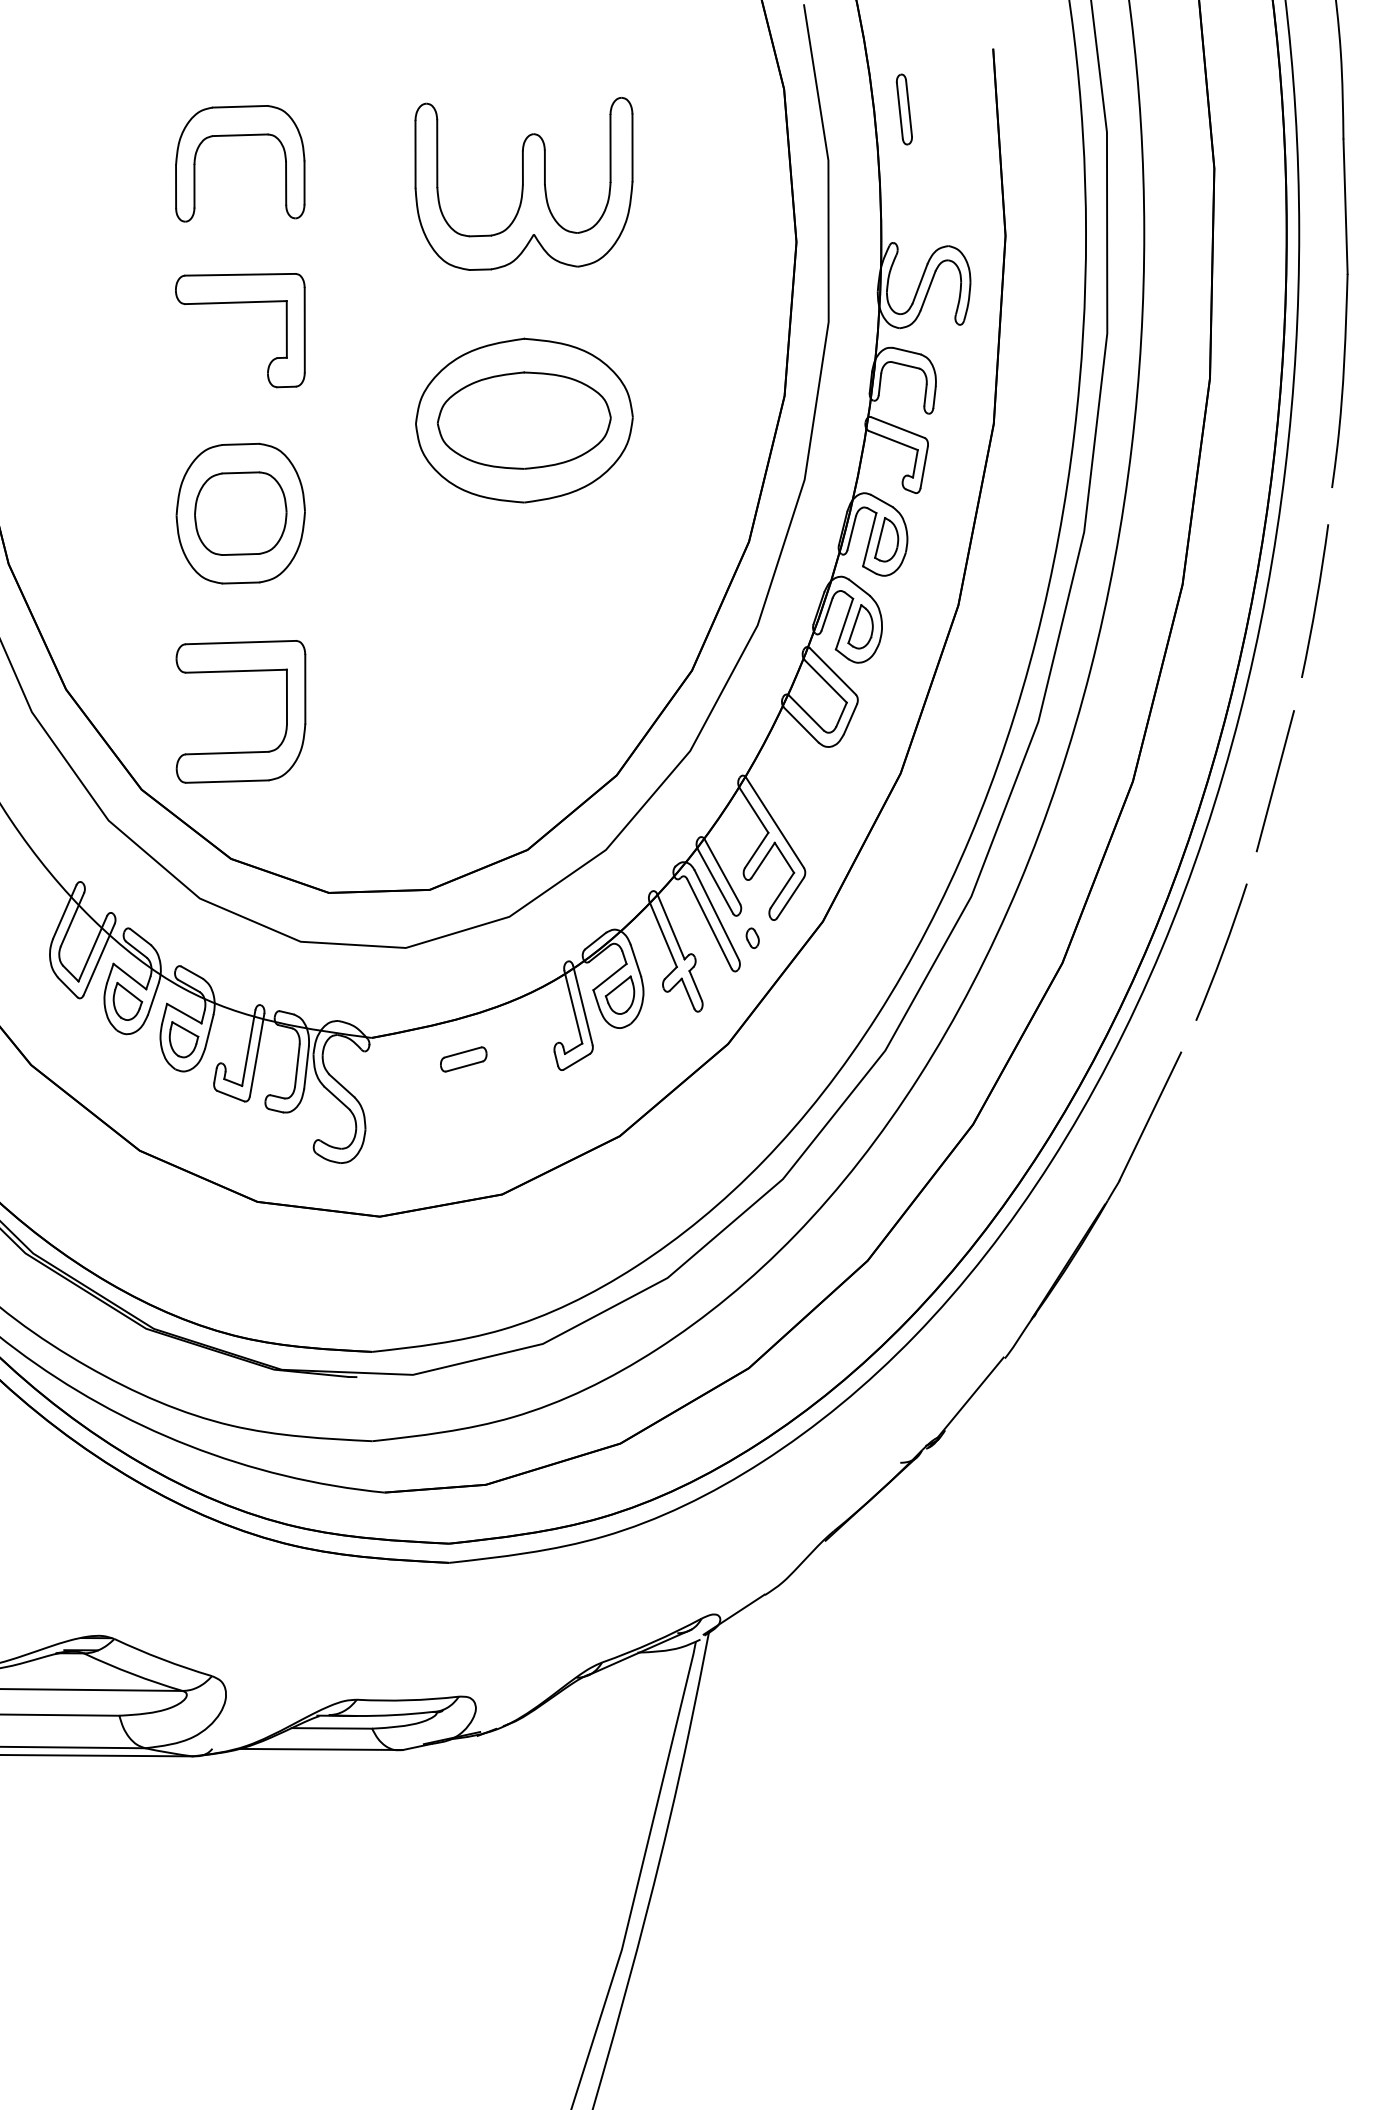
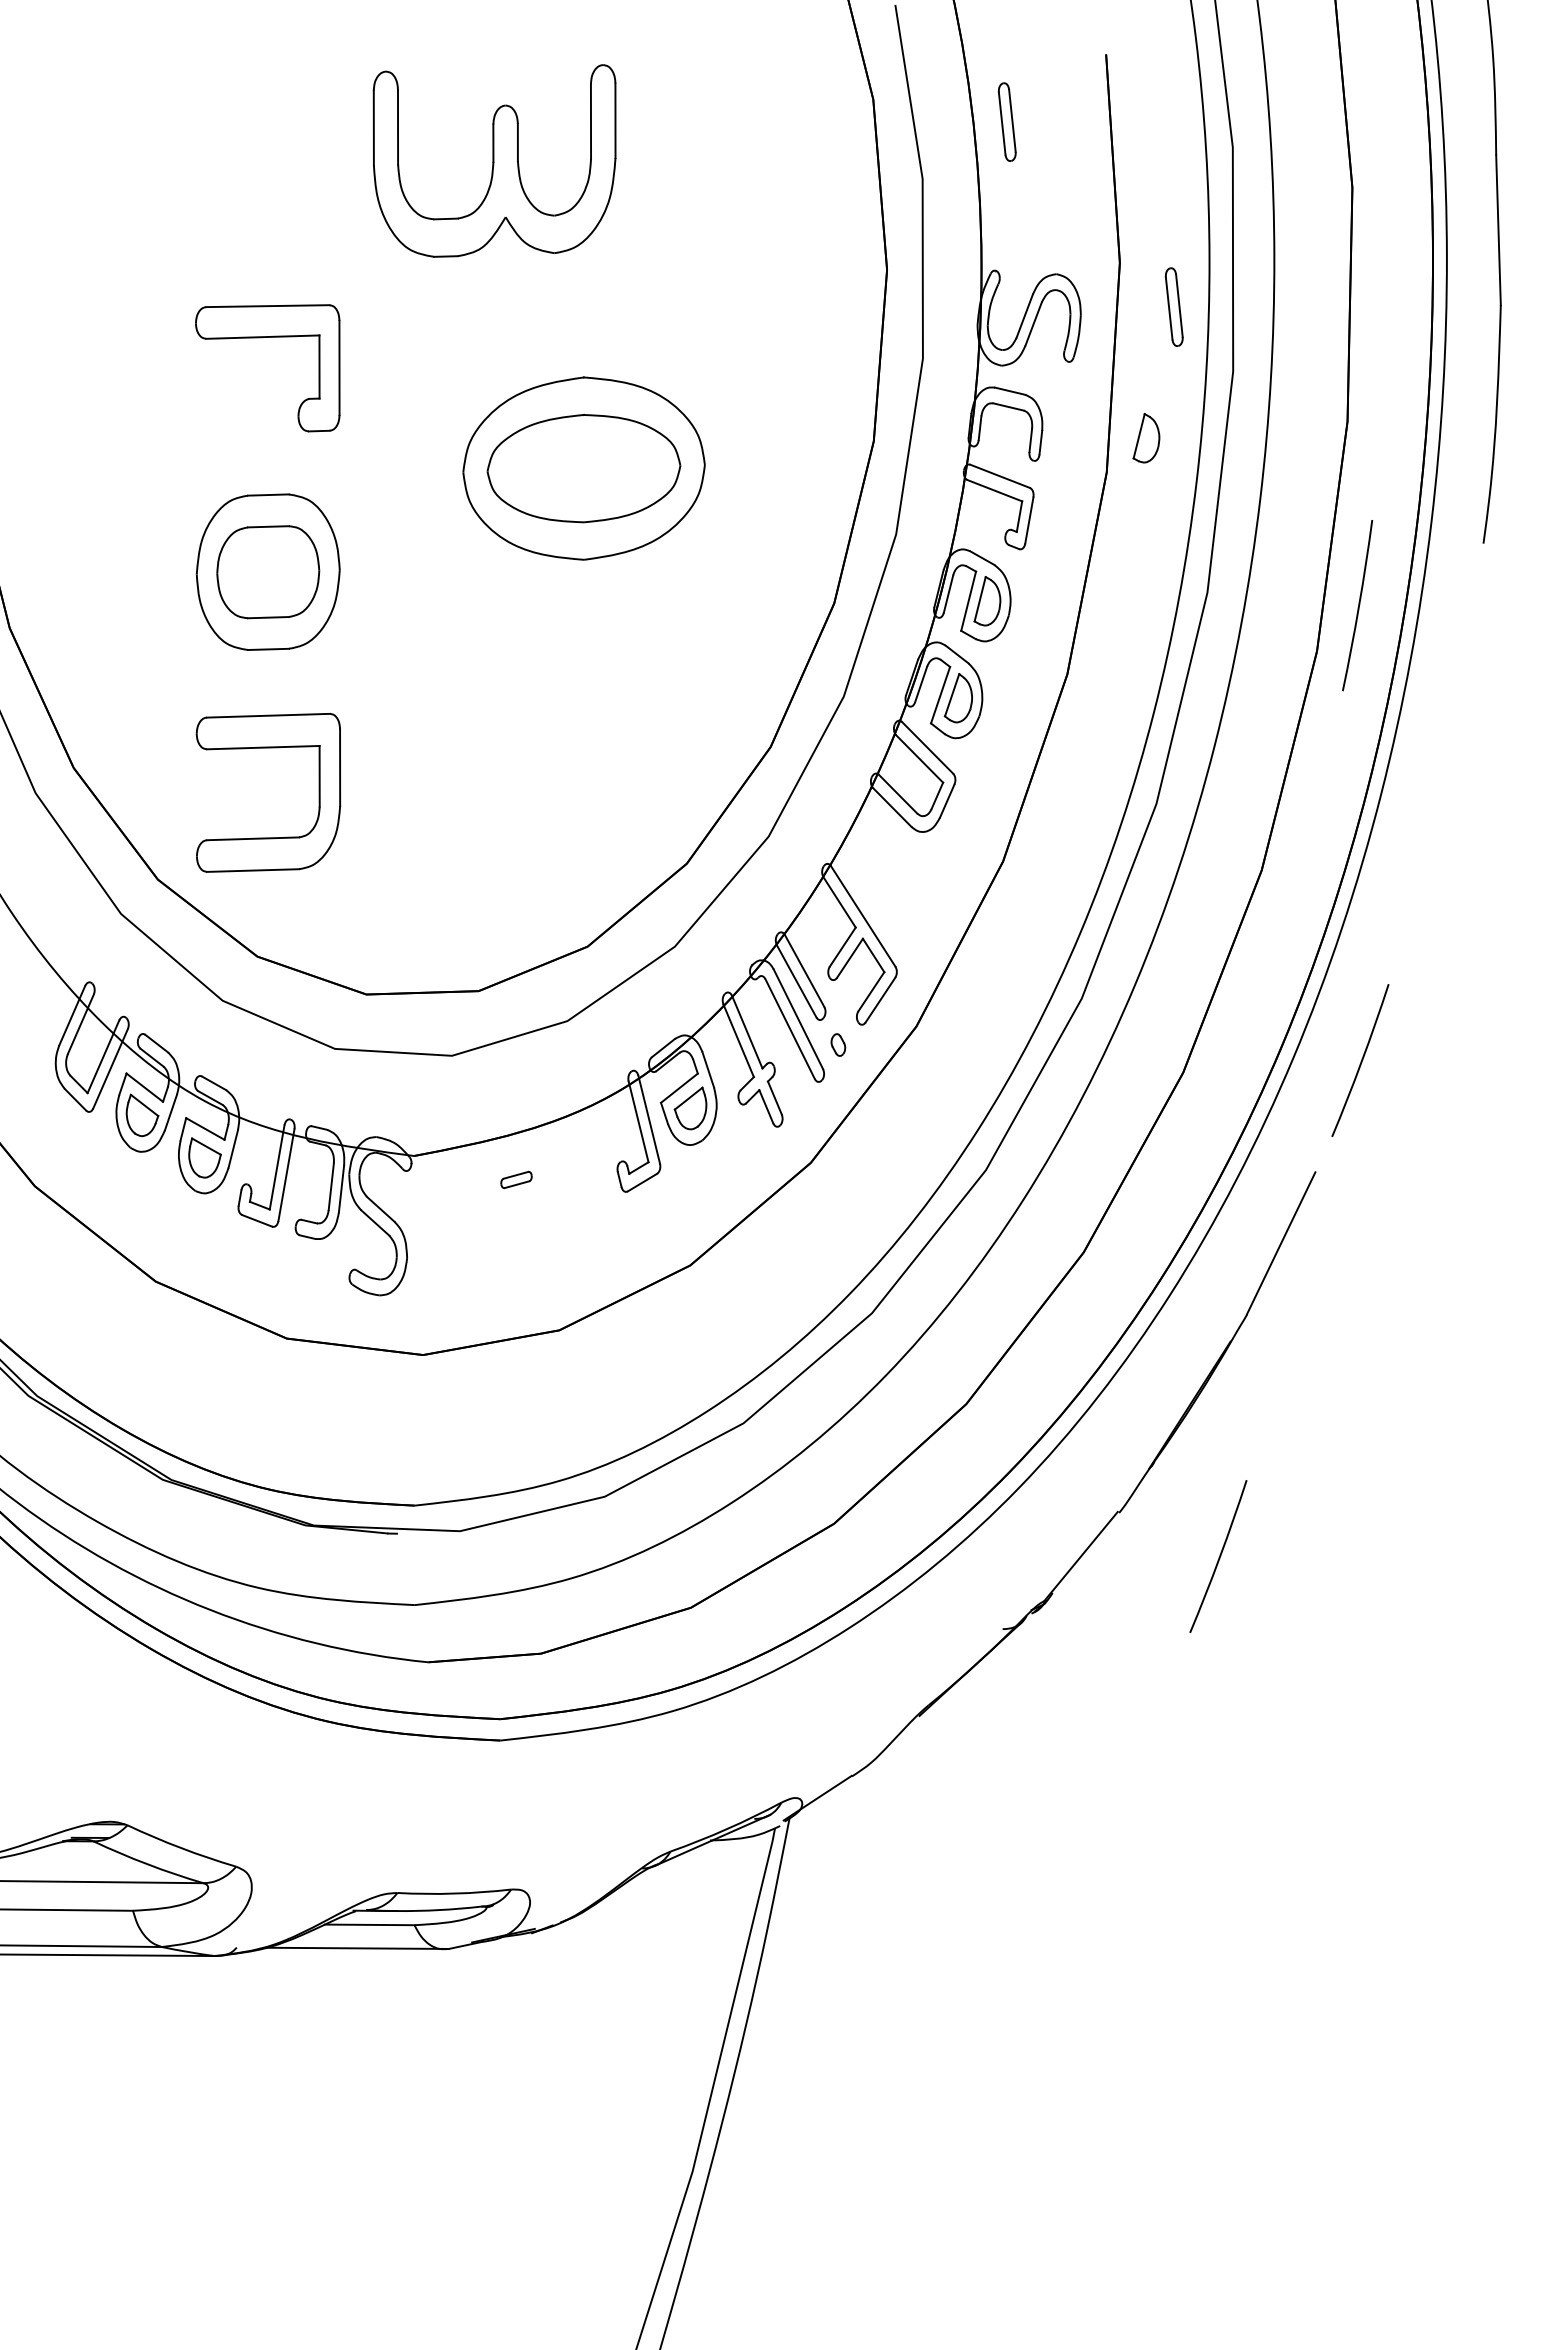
part: (240, 135) -> (267, 151), removed
part: (523, 183) -> (494, 160), moved
part: (1053, 275) -> (1173, 306), added
part: (1029, 393) -> (1146, 438), added
arc: (1315, 601) -> (1358, 605), moved
line: (1275, 781) -> (1420, 870), removed
part: (463, 1059) -> (516, 1179), size x0.6
arc: (1095, 1397) -> (1219, 1556), added

